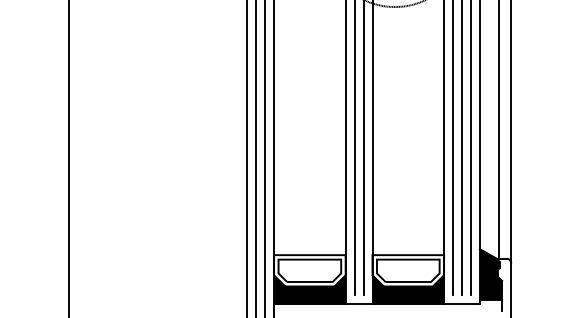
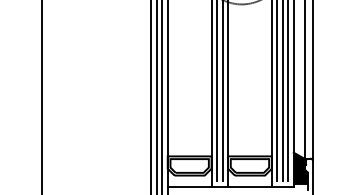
fill: (309, 289) -> (189, 177), removed
fill: (407, 289) -> (249, 177), removed

